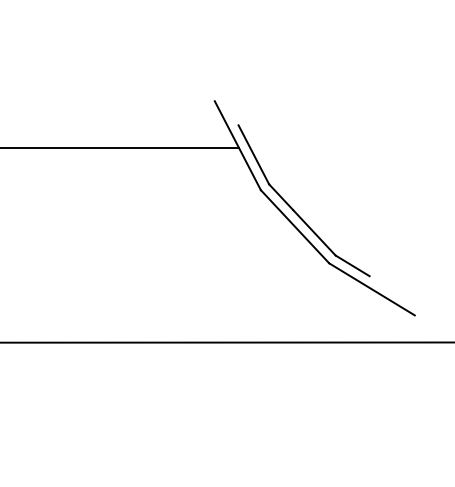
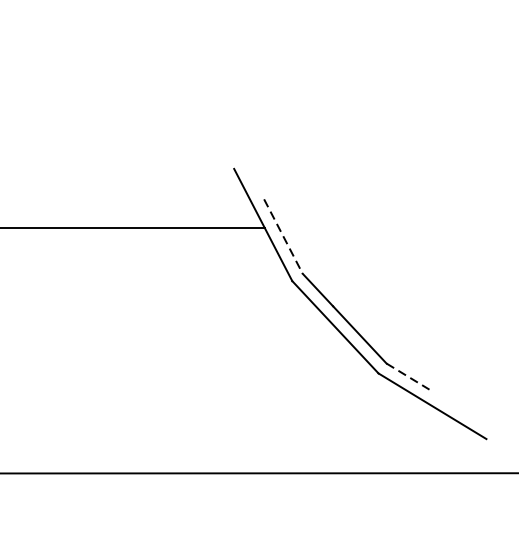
line: (254, 155) -> (284, 237), solid -> dashed
line: (352, 265) -> (407, 376), solid -> dashed

